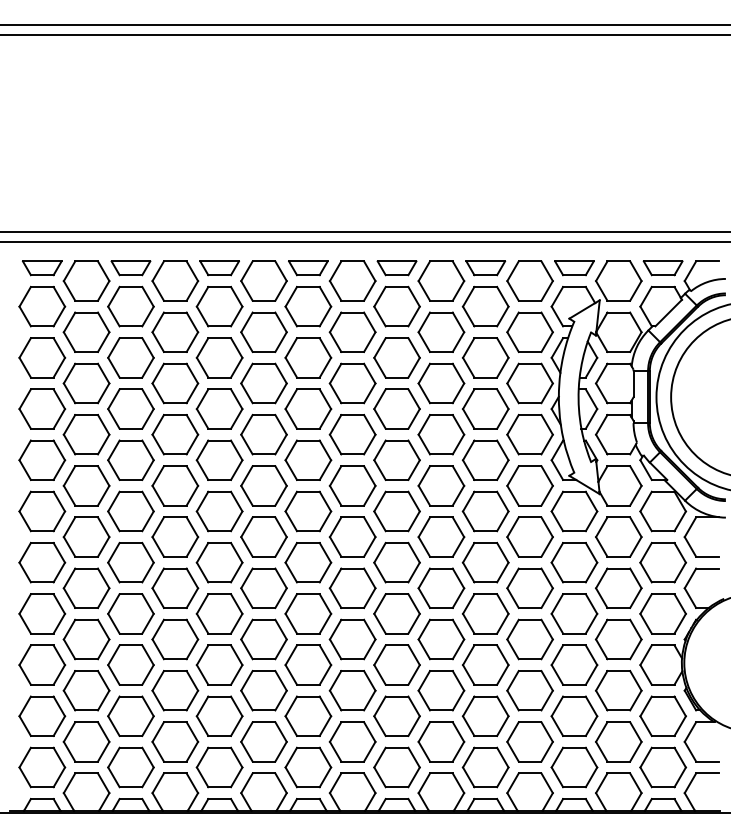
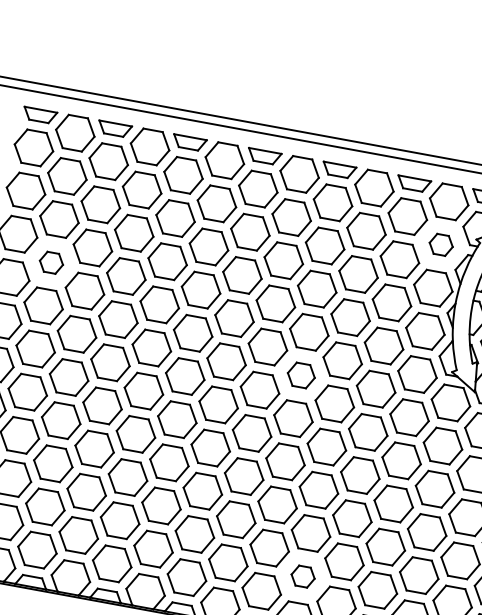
part: (529, 331) -> (440, 244), size x0.6
part: (86, 434) -> (51, 262), size x0.6
part: (396, 511) -> (300, 375), size x0.7
part: (441, 741) -> (303, 576), size x0.6

